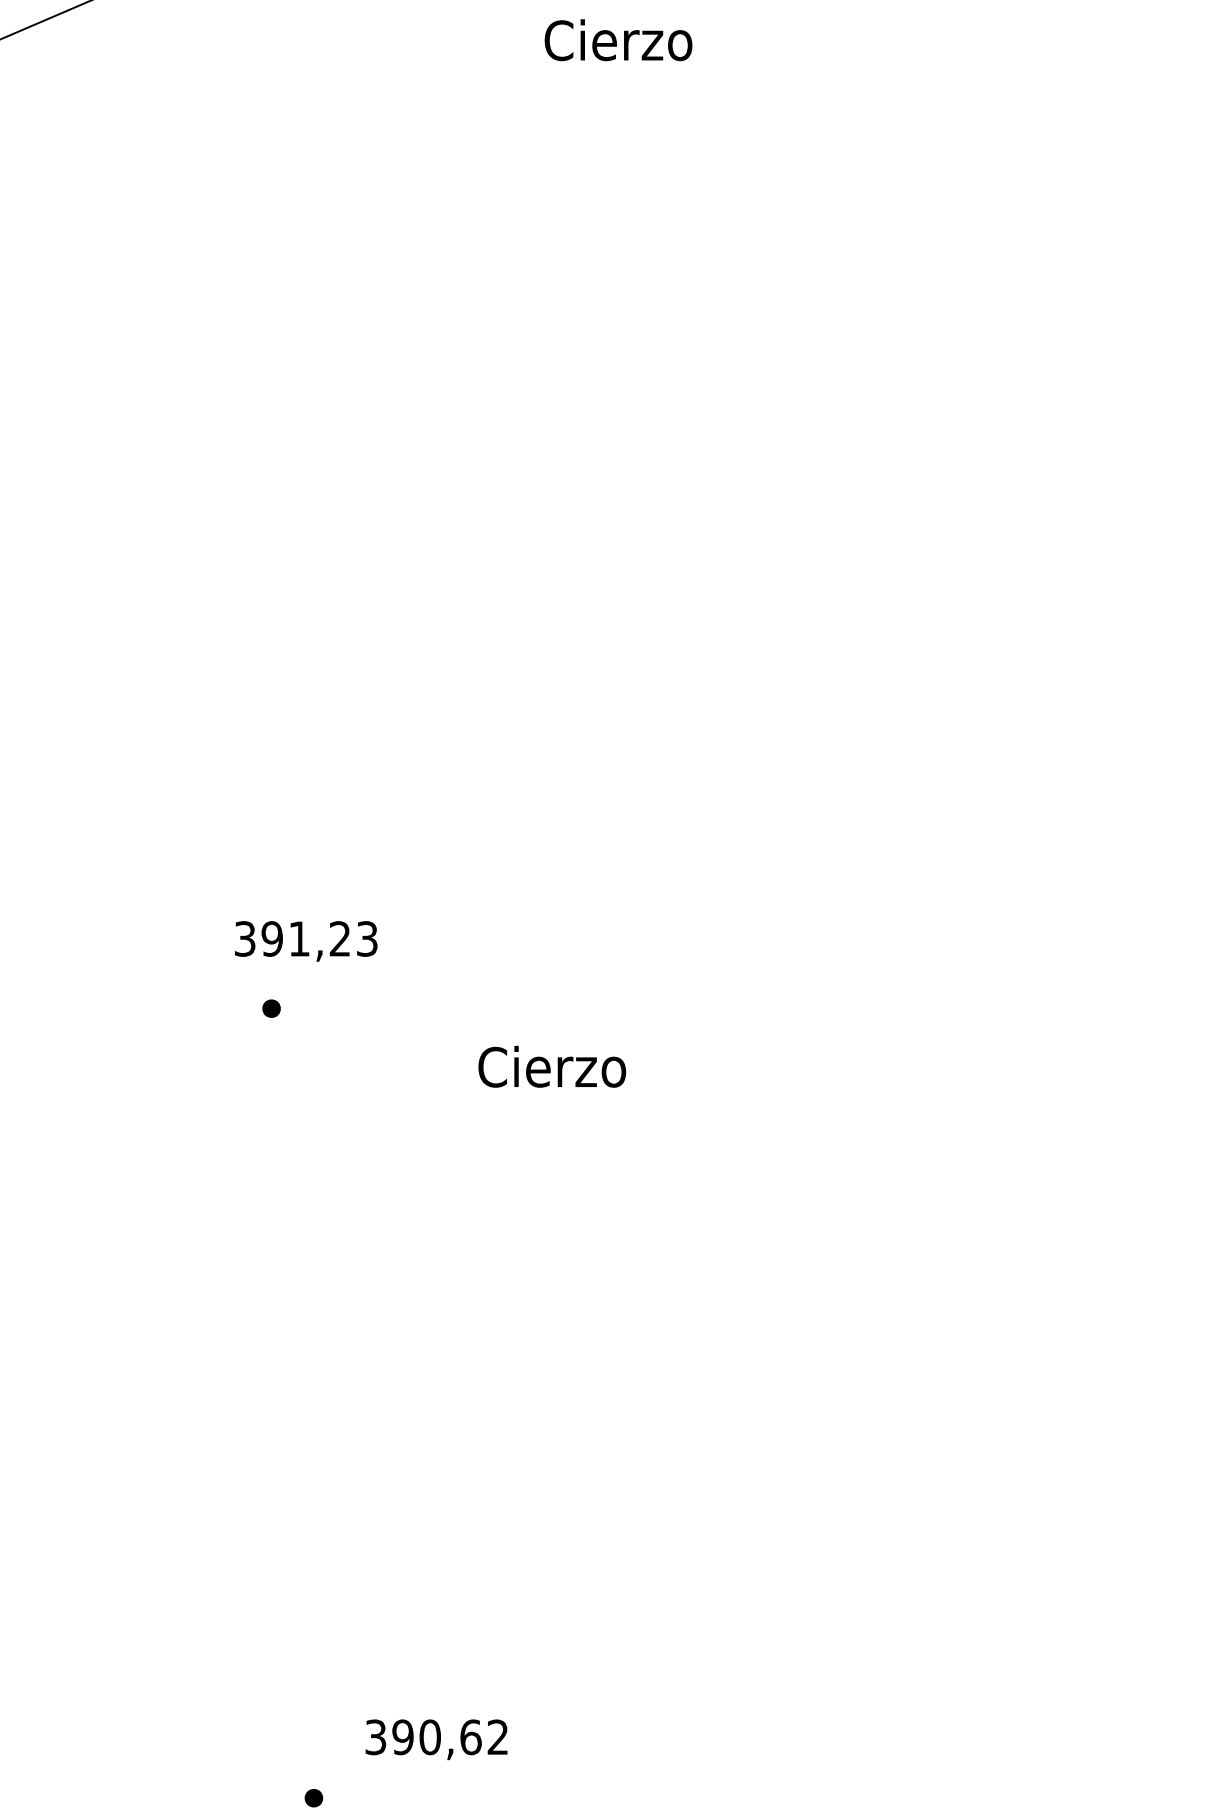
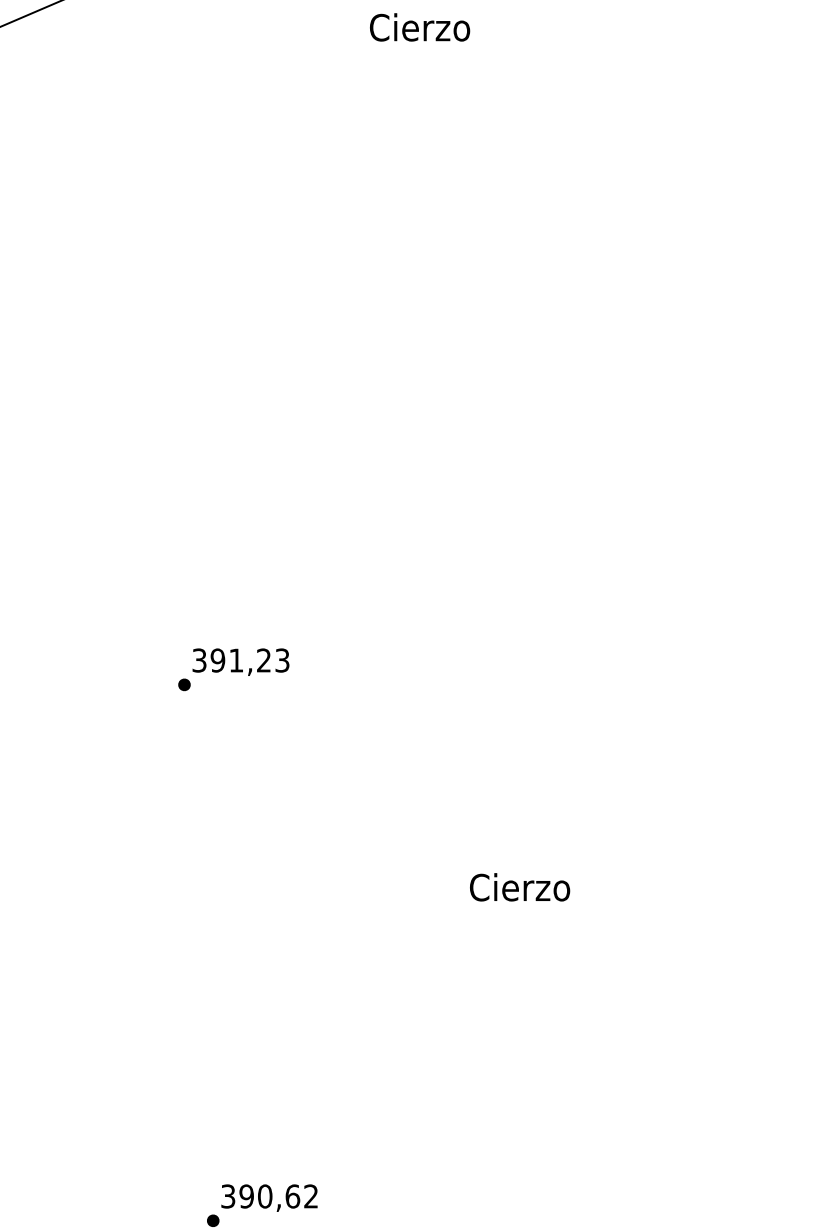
text: (305, 940) -> (240, 661), moved
text: (552, 1067) -> (520, 887), moved
text: (436, 1738) -> (269, 1197), moved

